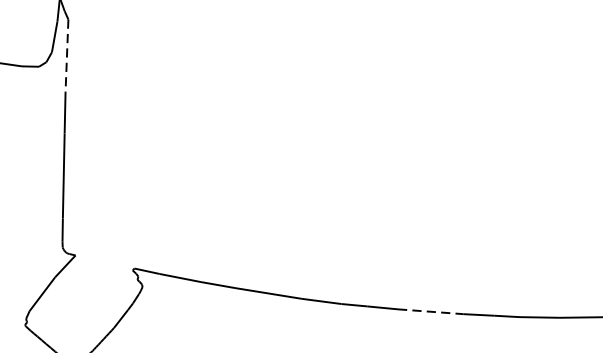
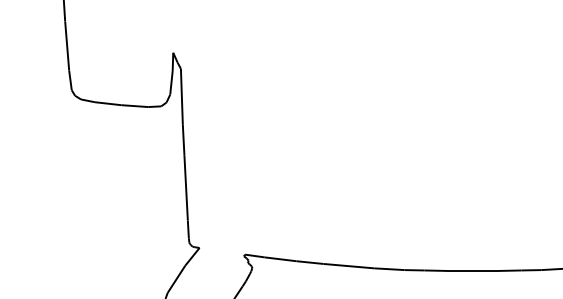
line: (66, 55) -> (181, 96), dashed -> solid
line: (431, 311) -> (473, 270), dashed -> solid

